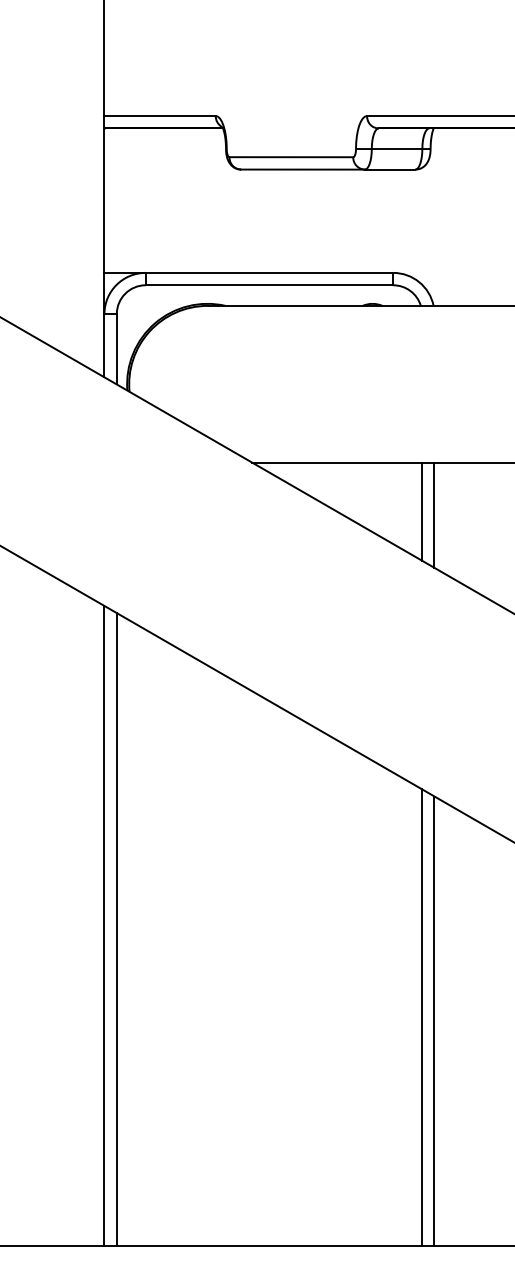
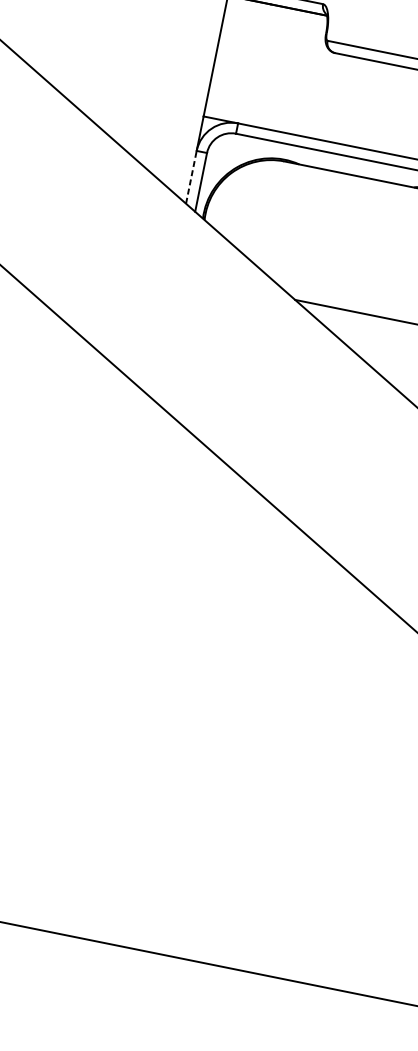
line: (104, 345) -> (191, 177), solid -> dashed
line: (104, 925) -> (93, 661), removed
line: (116, 929) -> (103, 667), removed
line: (422, 1017) -> (343, 792), removed
line: (434, 1021) -> (353, 797), removed

